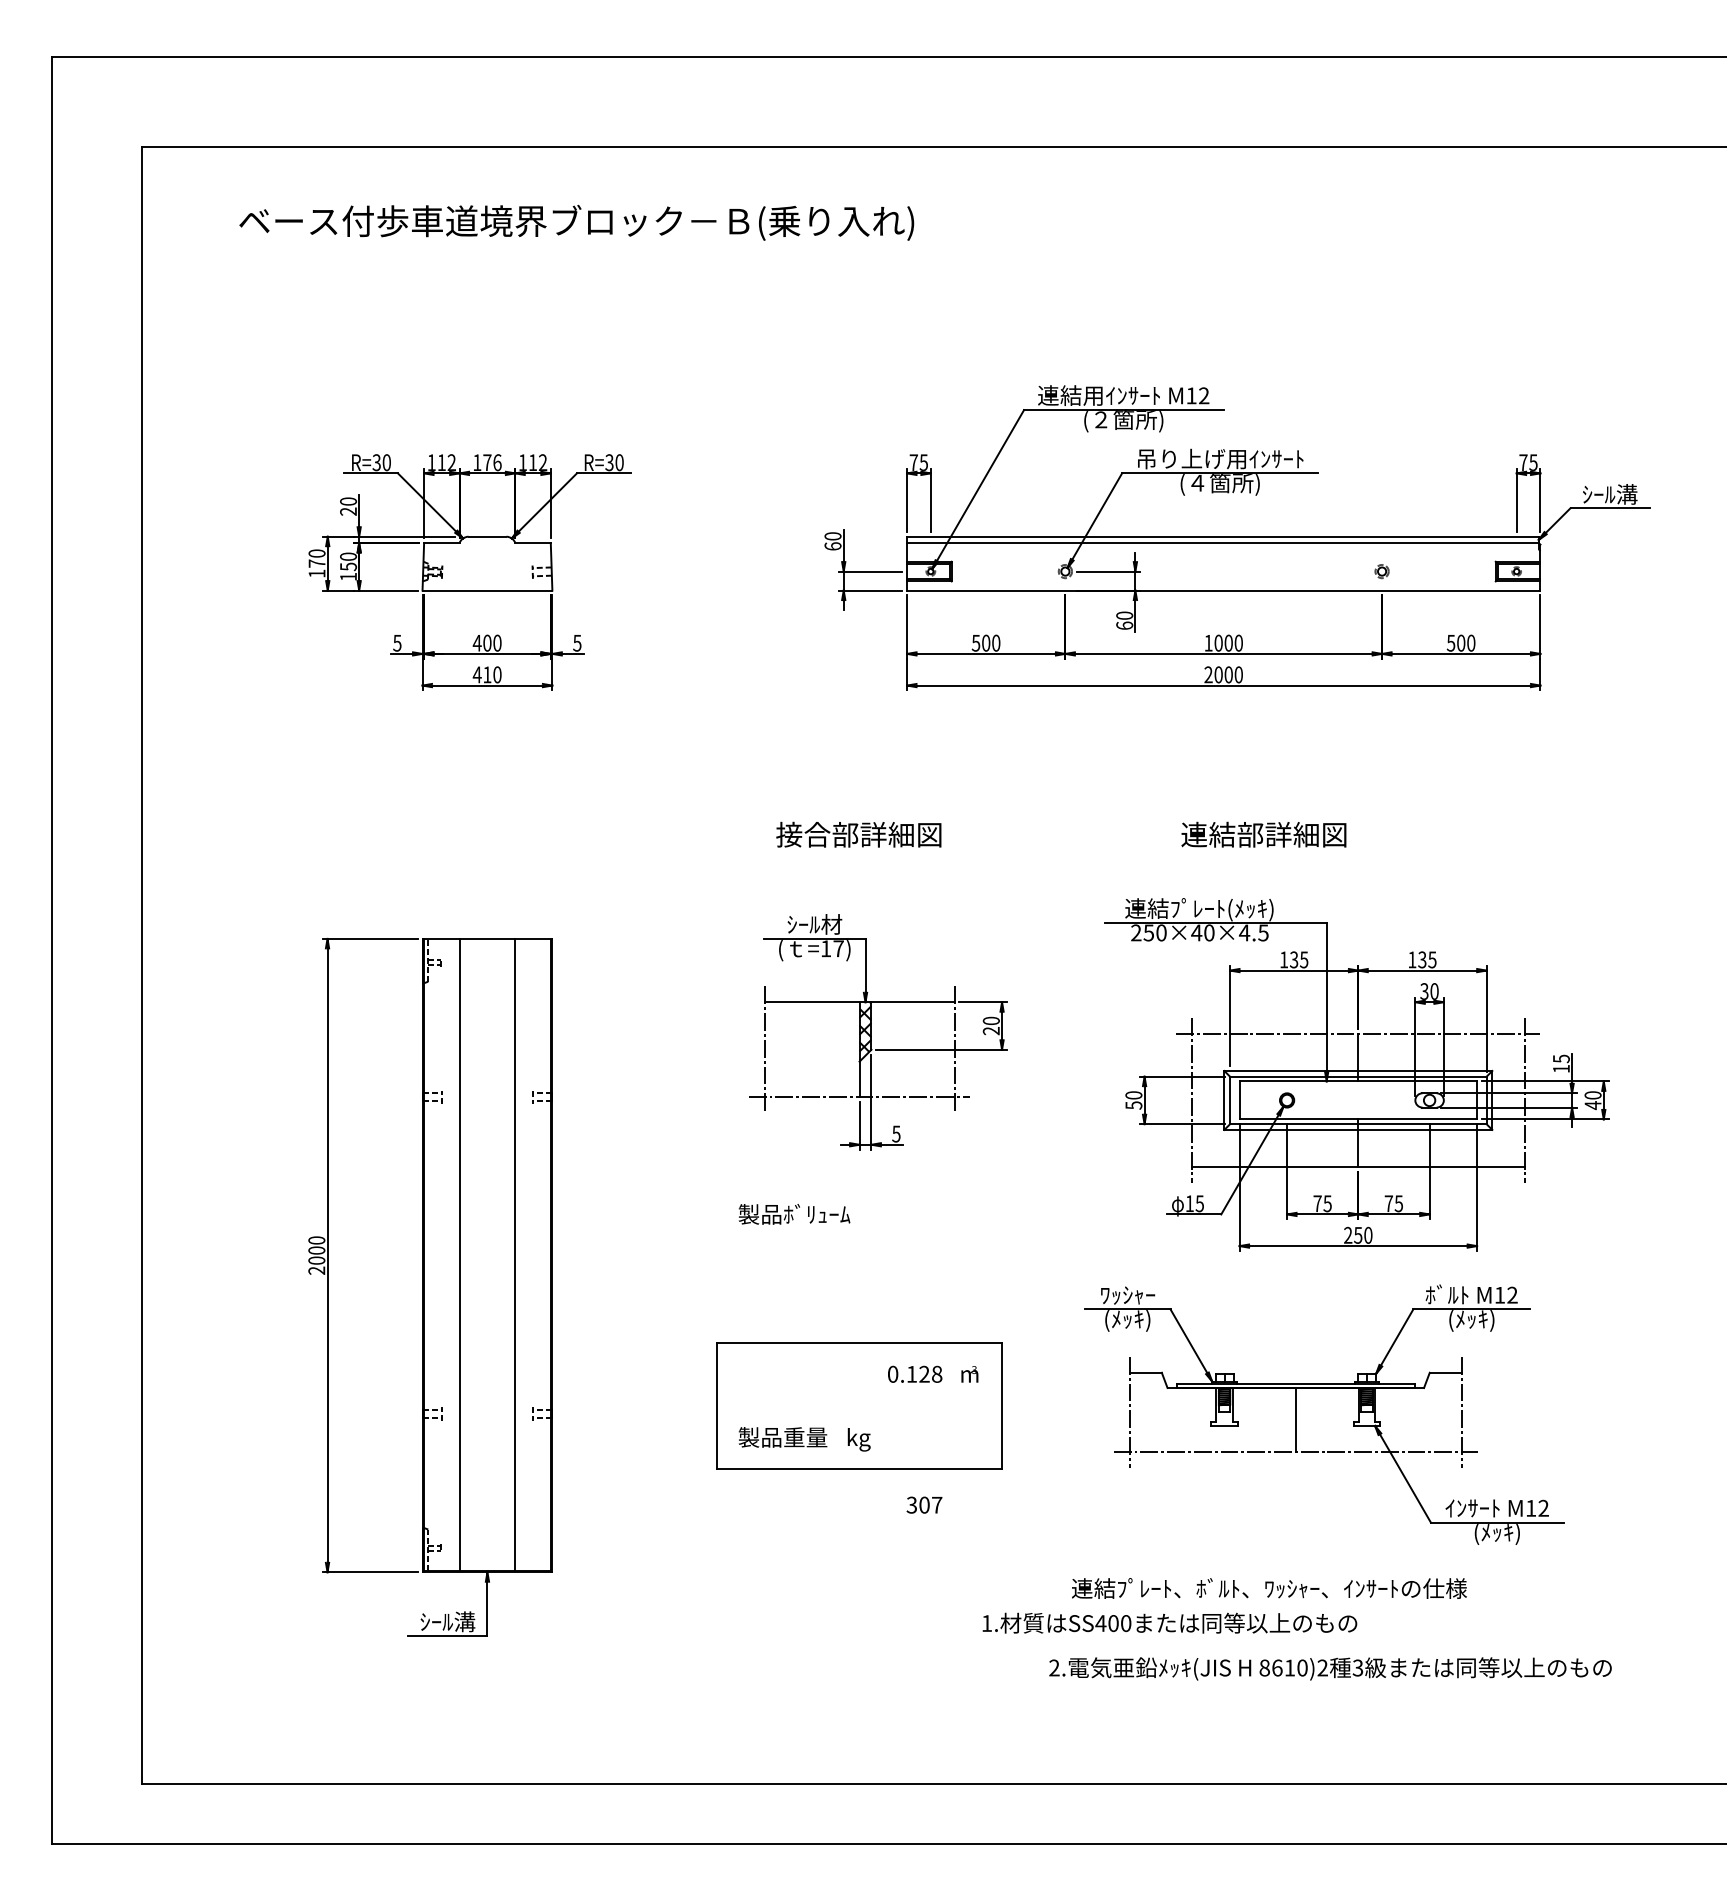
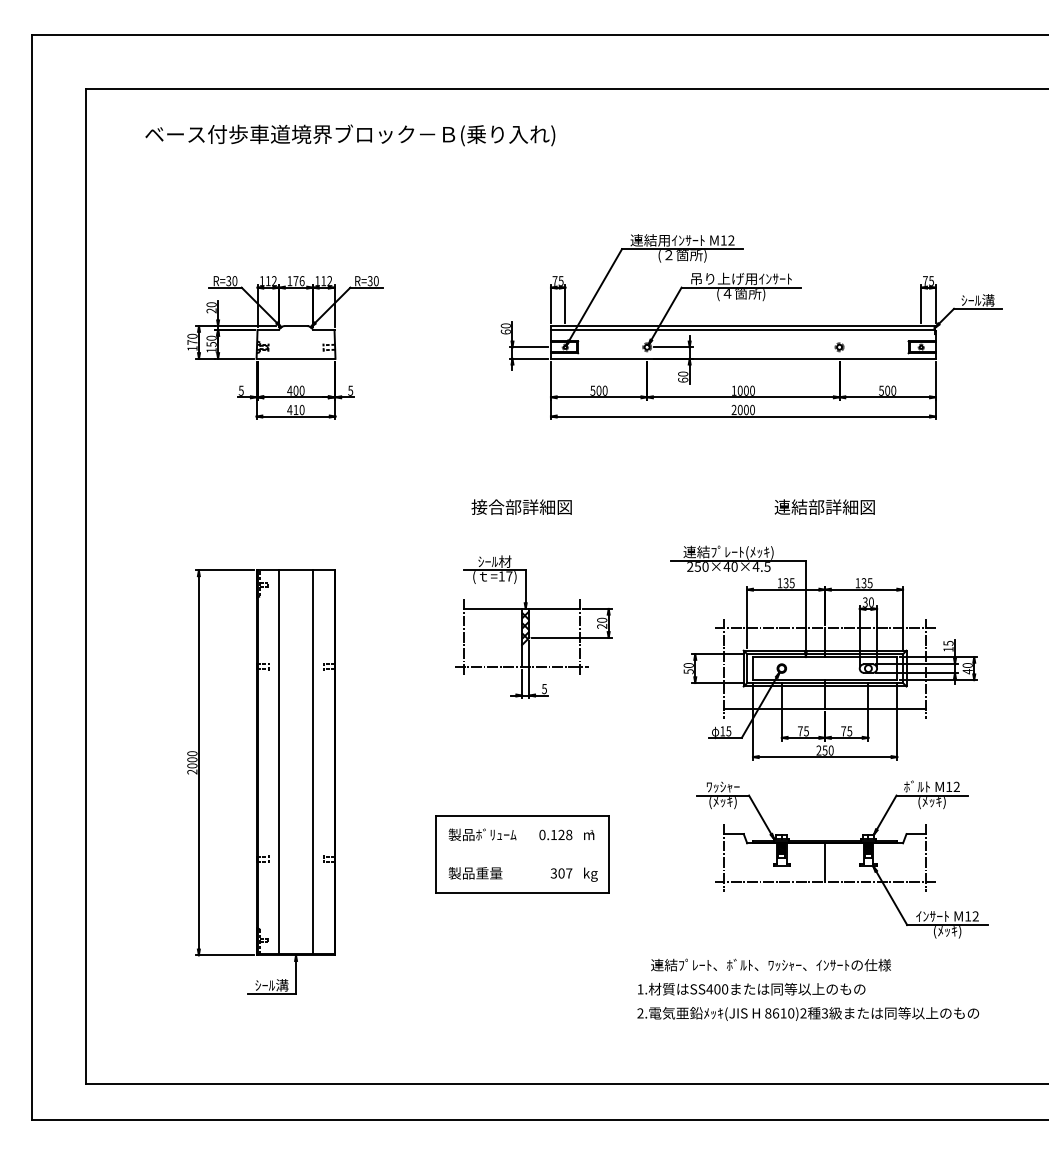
text: (1263, 833) -> (824, 506), moved
text: (794, 1213) -> (482, 834), moved
part: (1324, 1388) -> (842, 843), moved
text: (858, 1439) -> (590, 874), moved
text: (924, 1505) -> (561, 873), moved
text: (1169, 1623) -> (751, 989), moved

